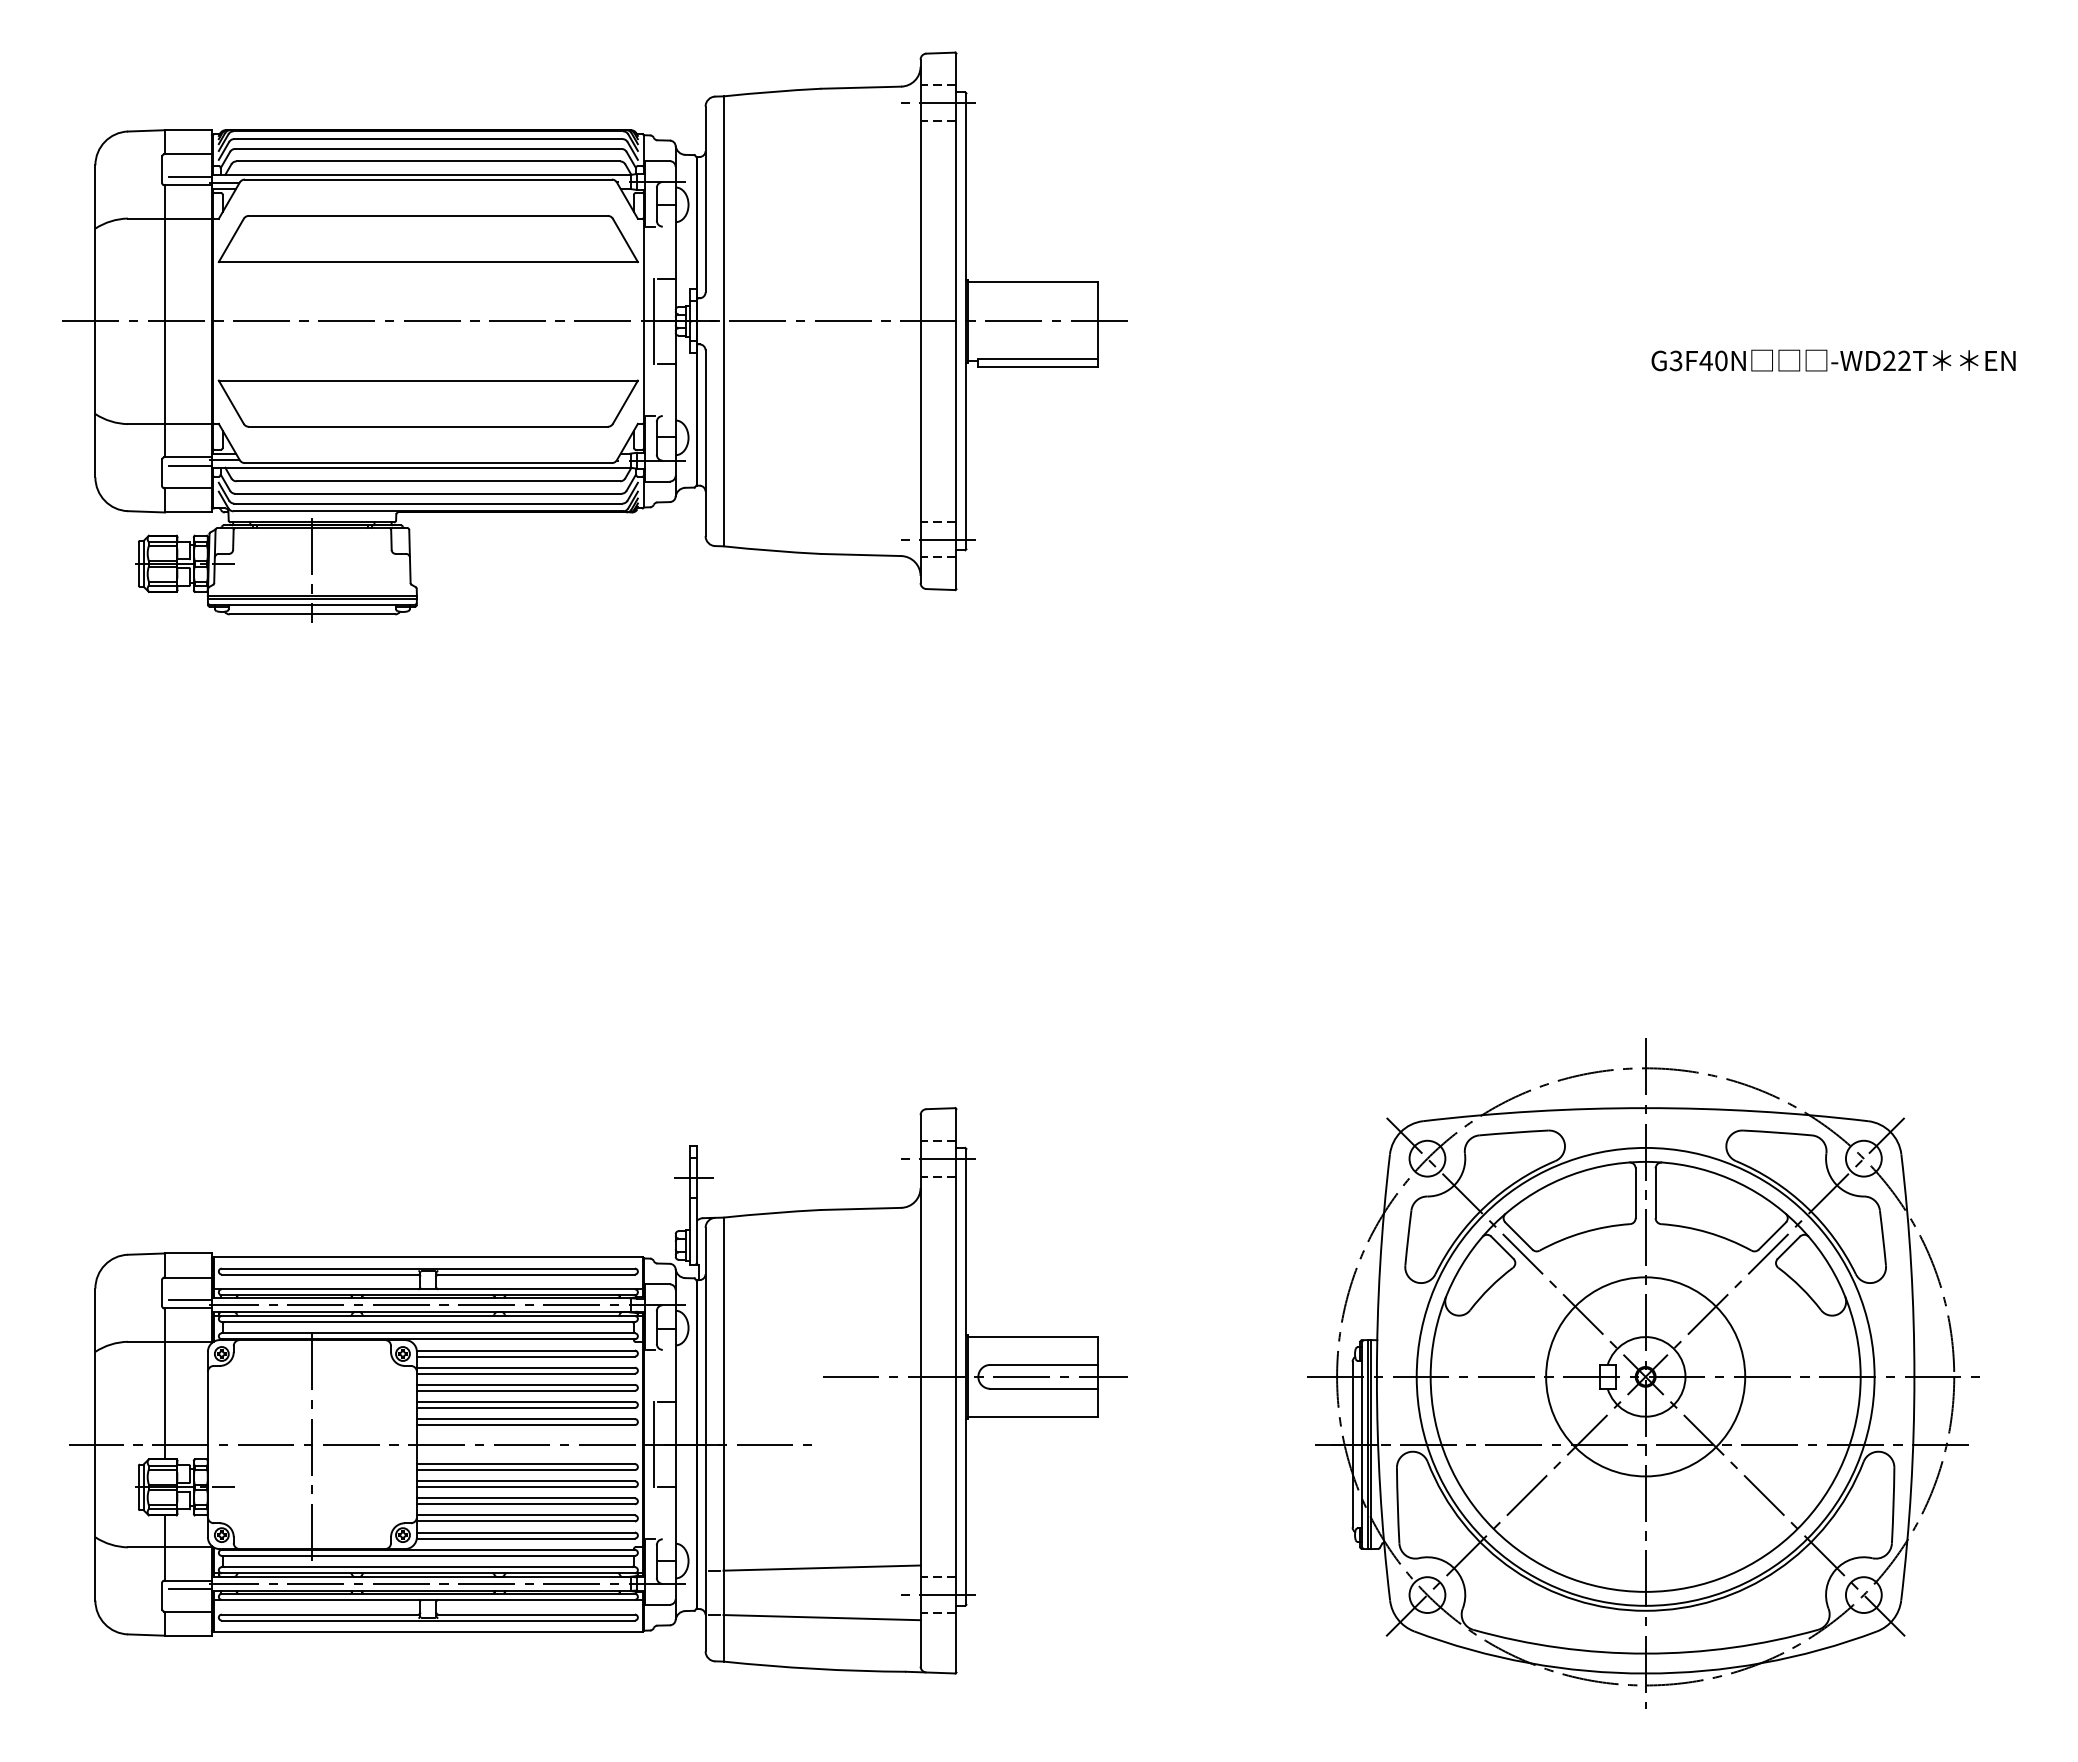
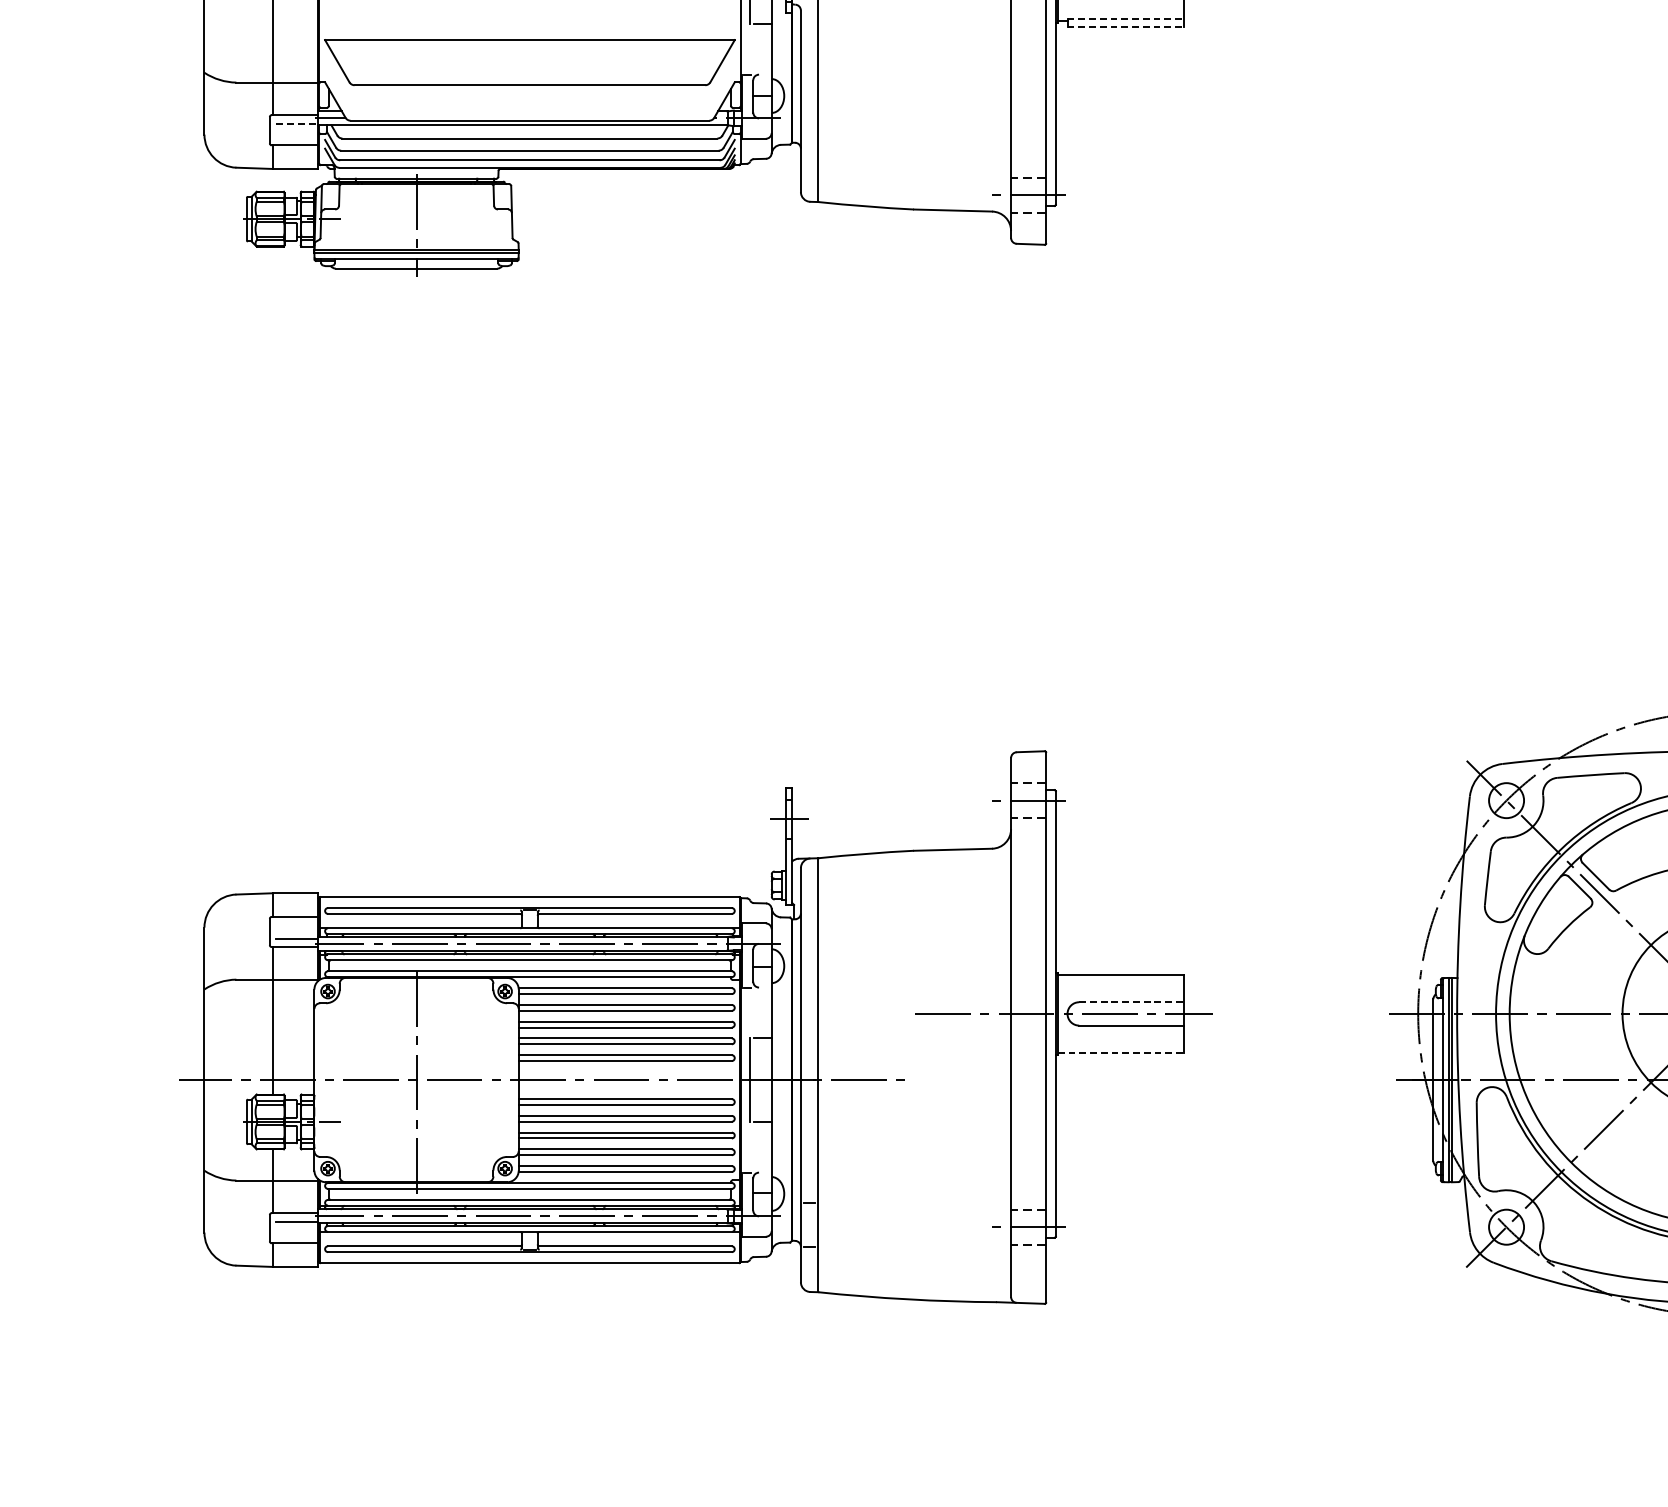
line: (1038, 359) -> (1126, 19), solid -> dashed
line: (1038, 367) -> (1126, 27), solid -> dashed
line: (190, 466) -> (297, 124), solid -> dashed
line: (1044, 1364) -> (1132, 1001), solid -> dashed
line: (1033, 1416) -> (1121, 1052), solid -> dashed
line: (821, 1567) -> (914, 1200), removed
line: (821, 1617) -> (914, 1249), removed

